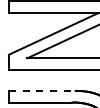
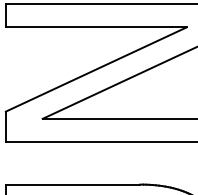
line: (42, 90) -> (73, 183), dashed -> solid

